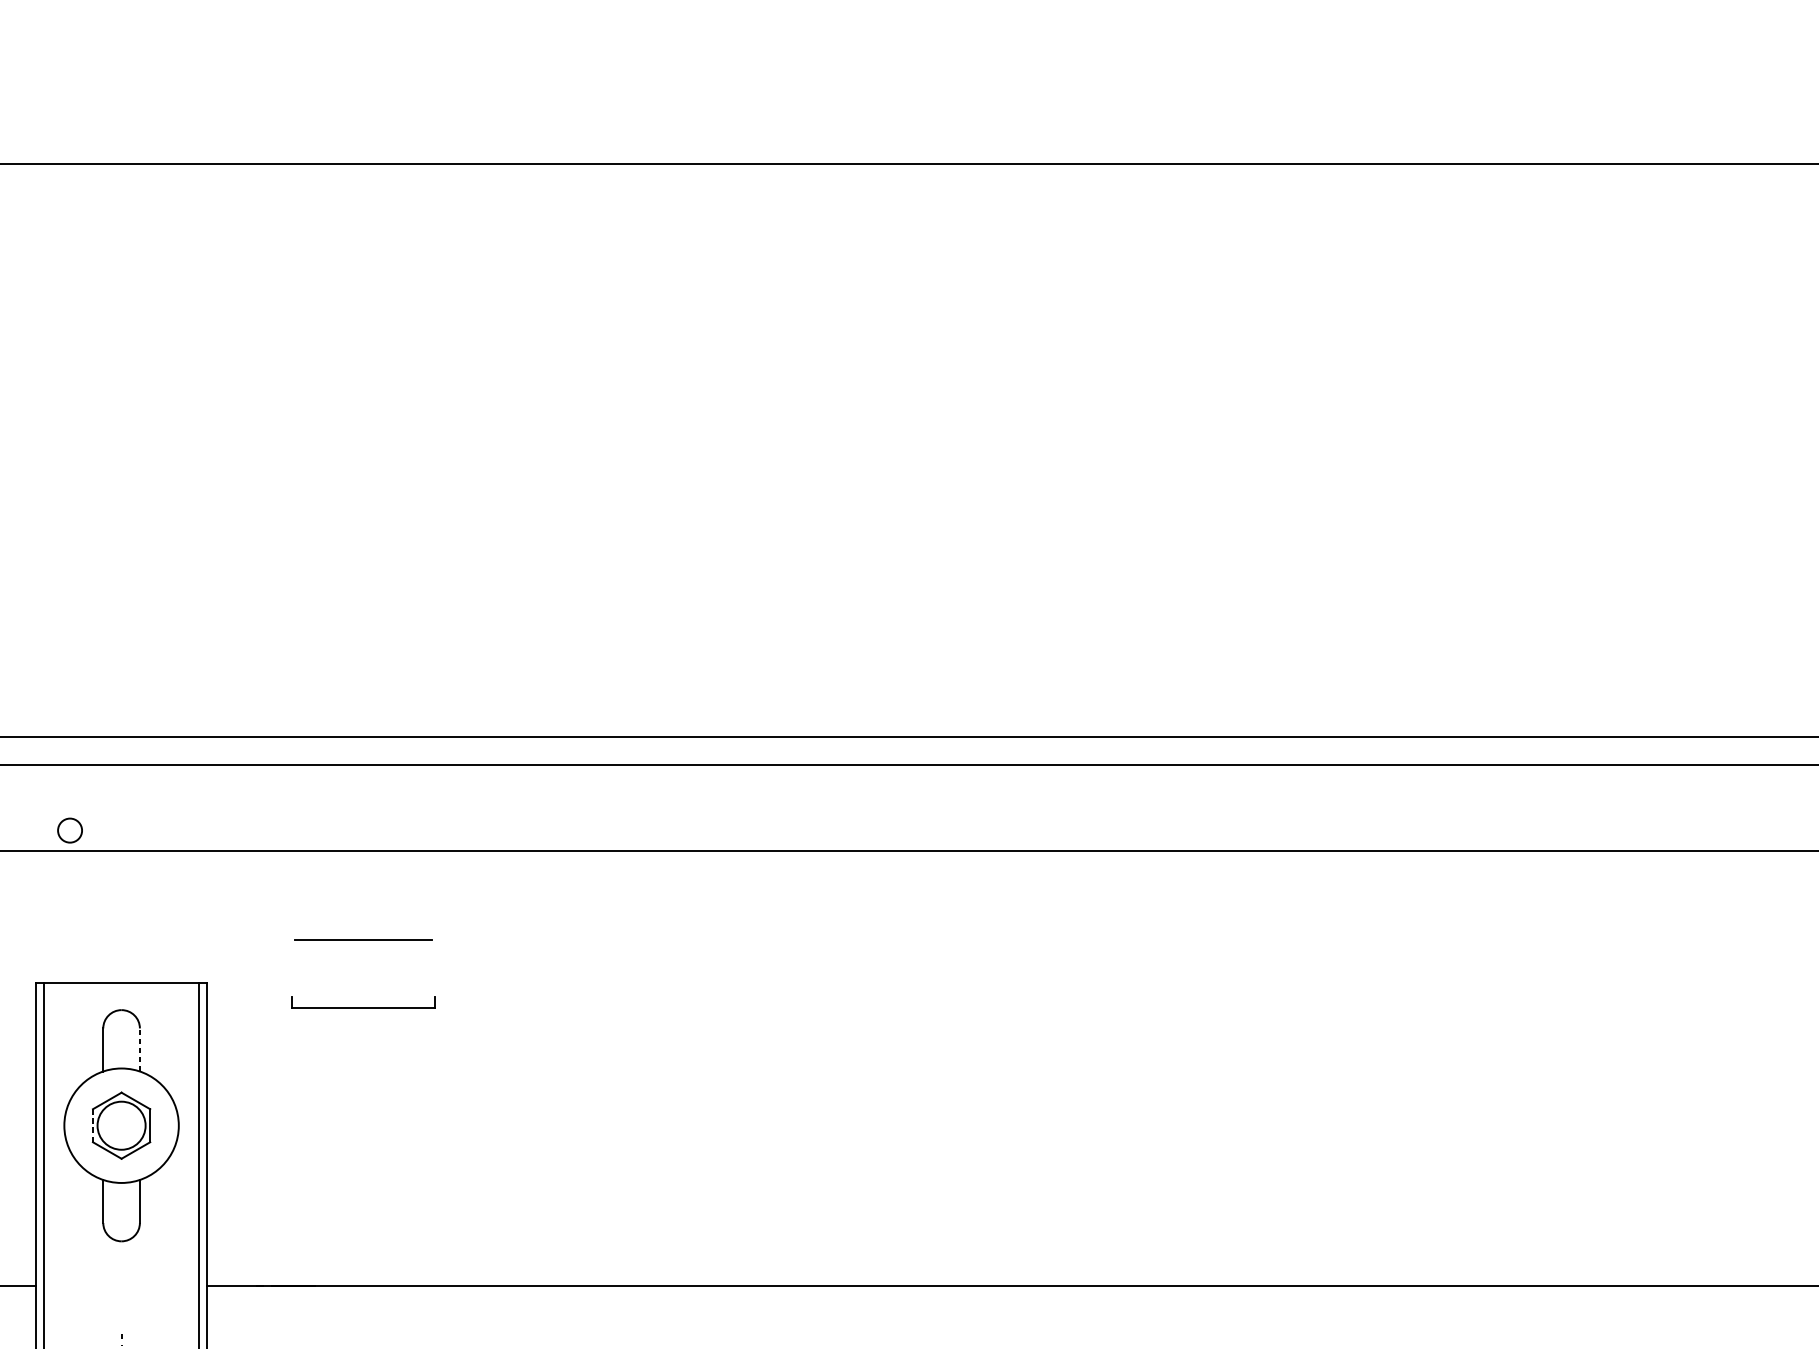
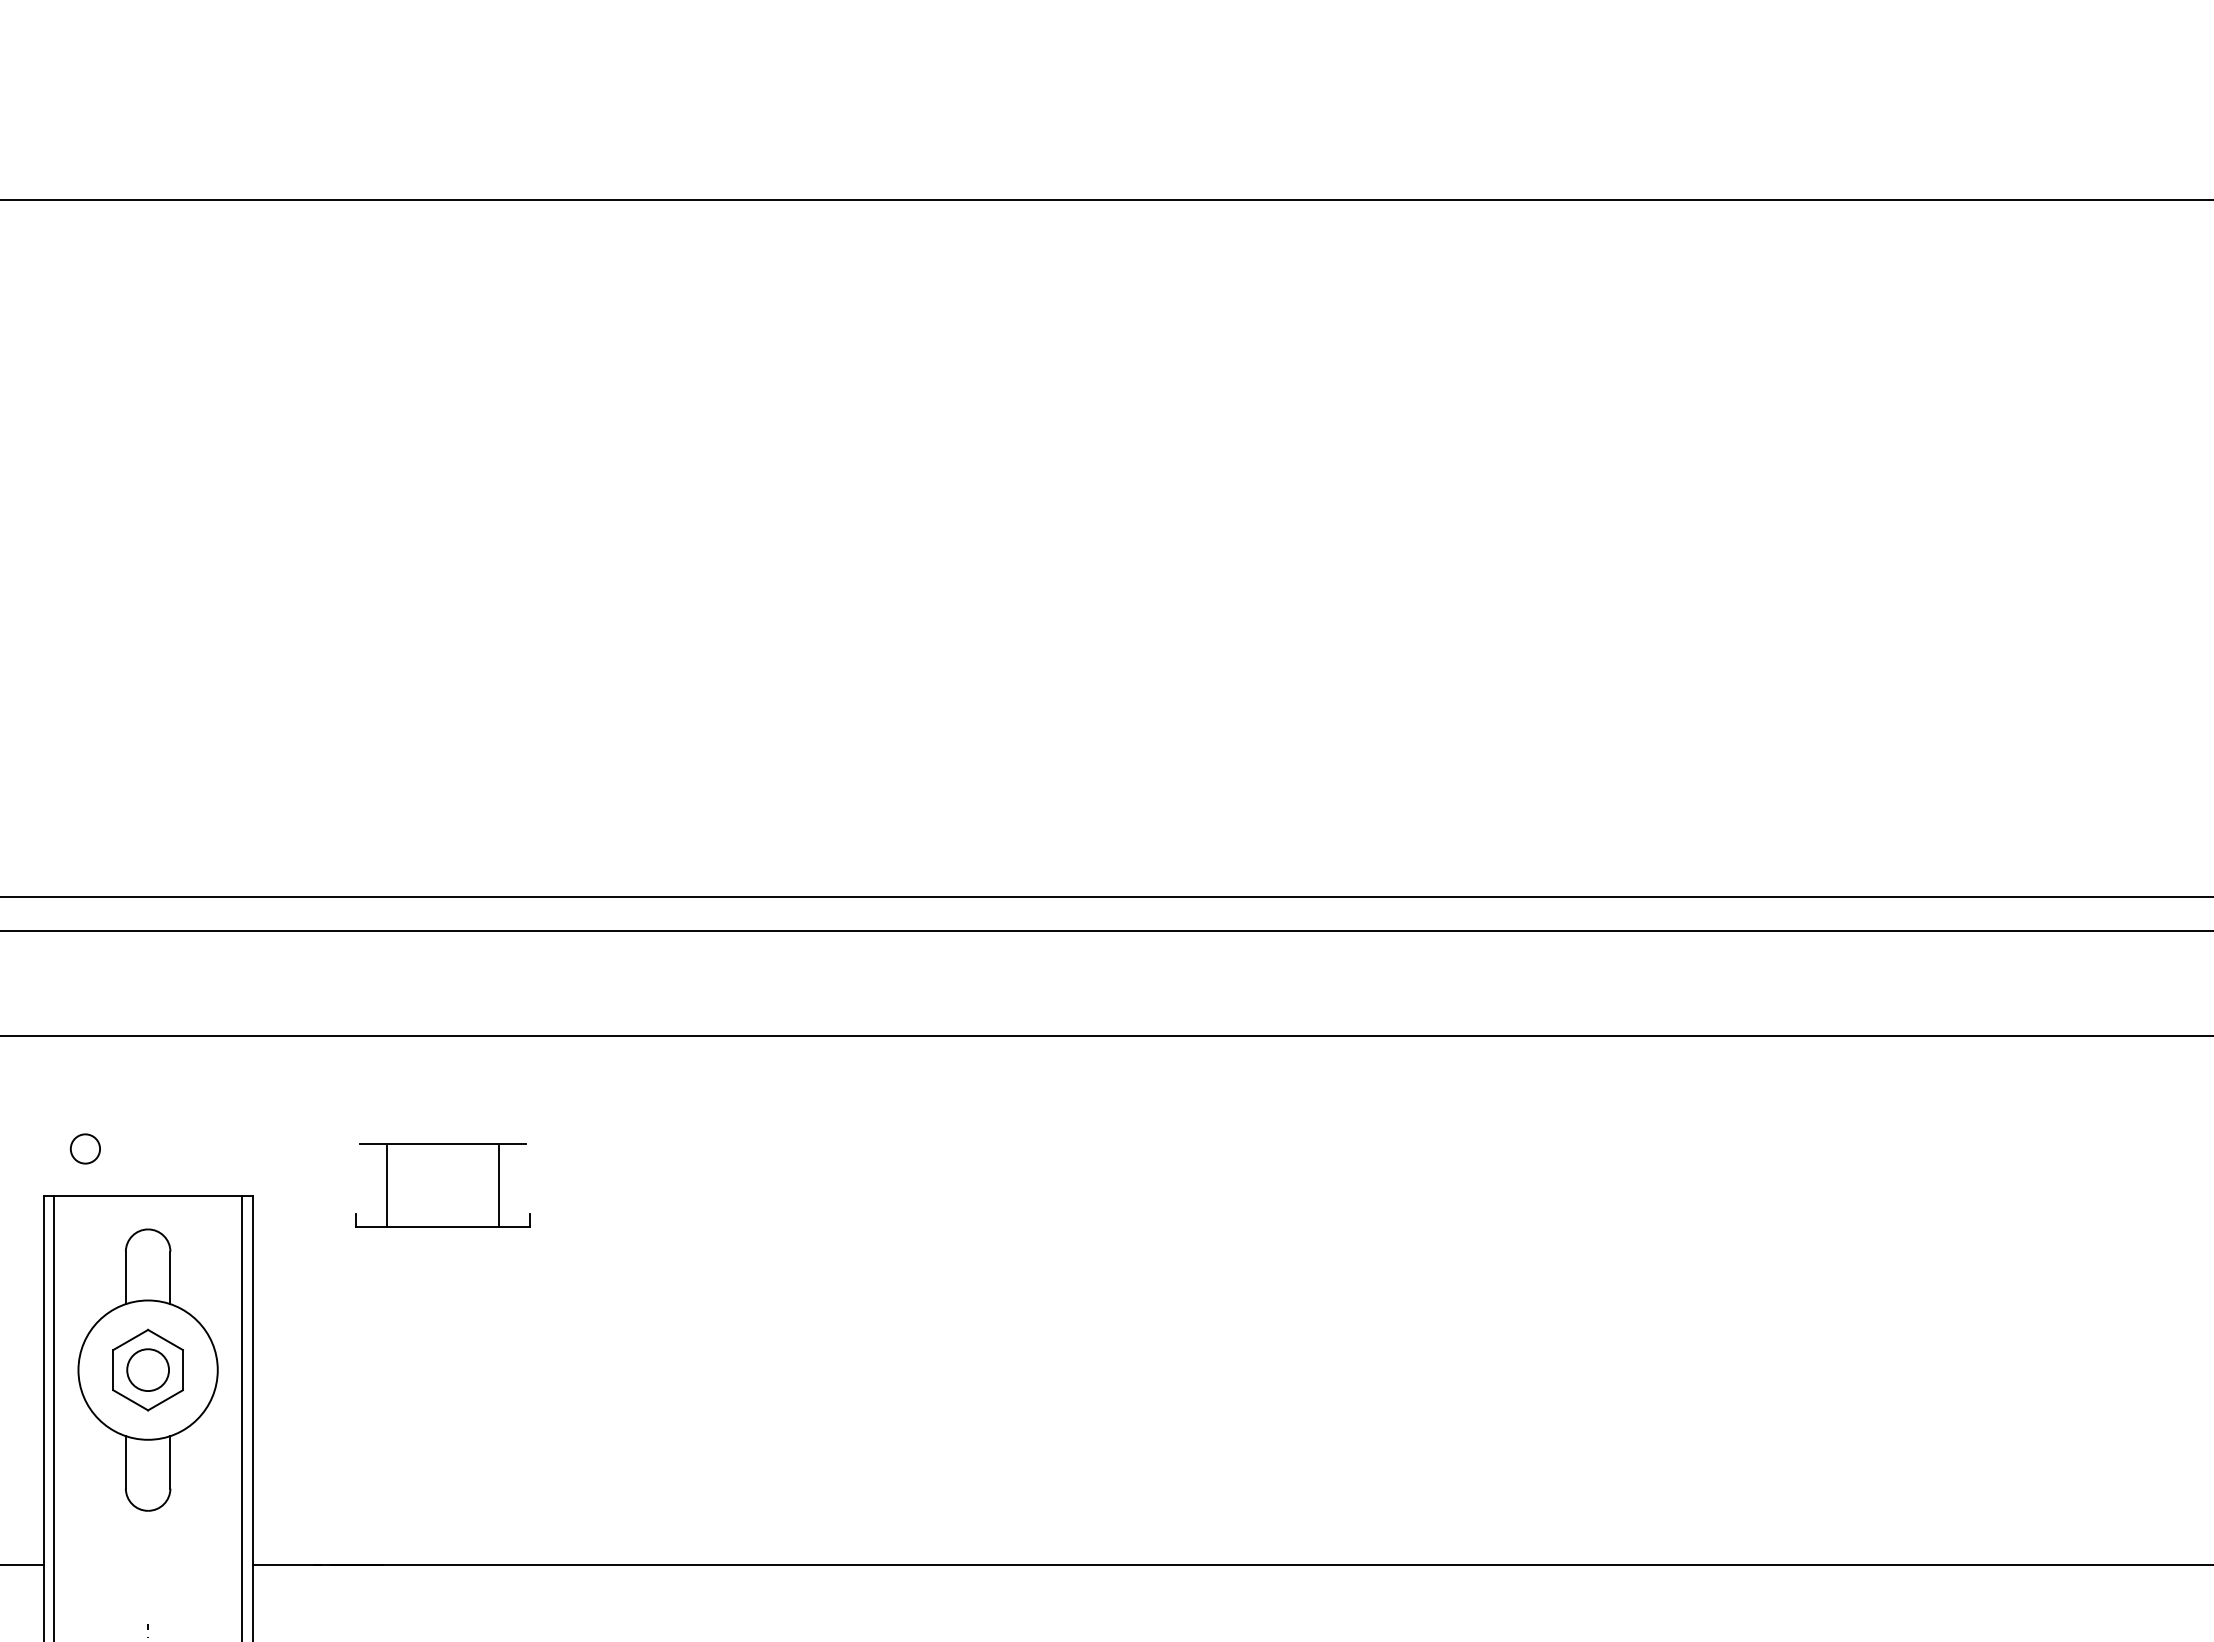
circle: (70, 830) -> (85, 1148), moved
line: (318, 974) -> (387, 1186), added
line: (409, 974) -> (498, 1186), added
line: (139, 1049) -> (170, 1277), dashed -> solid
line: (93, 1125) -> (113, 1369), dashed -> solid
circle: (121, 1126) -> (148, 1370), size x0.71

